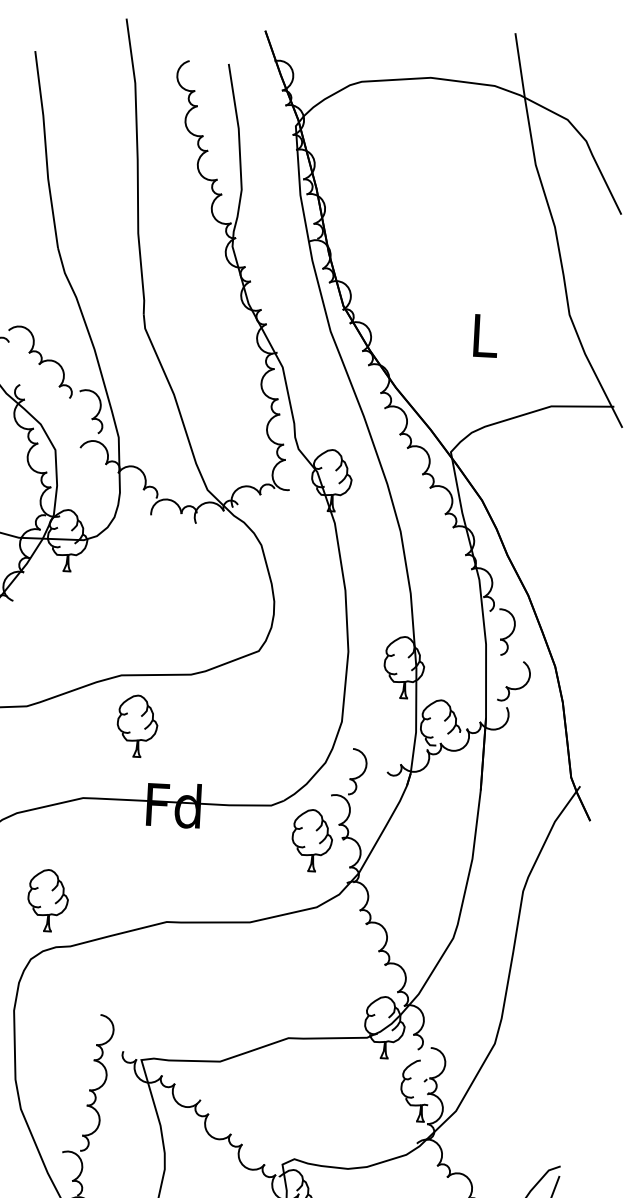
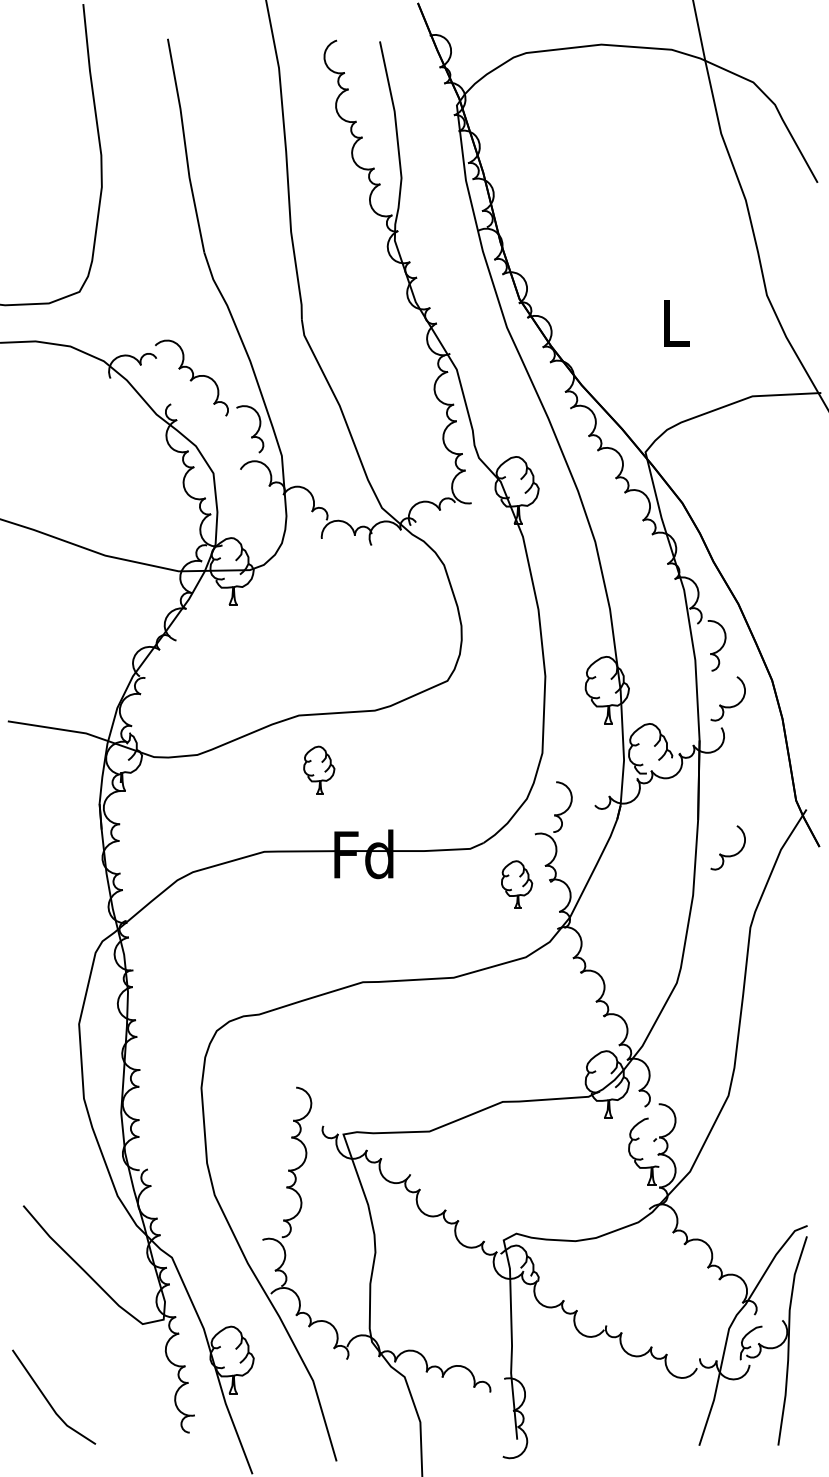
part: (136, 725) -> (318, 769), size x0.7
part: (505, 824) -> (727, 855), added
part: (311, 840) -> (516, 884), size x0.7
part: (47, 900) -> (231, 965), removed

